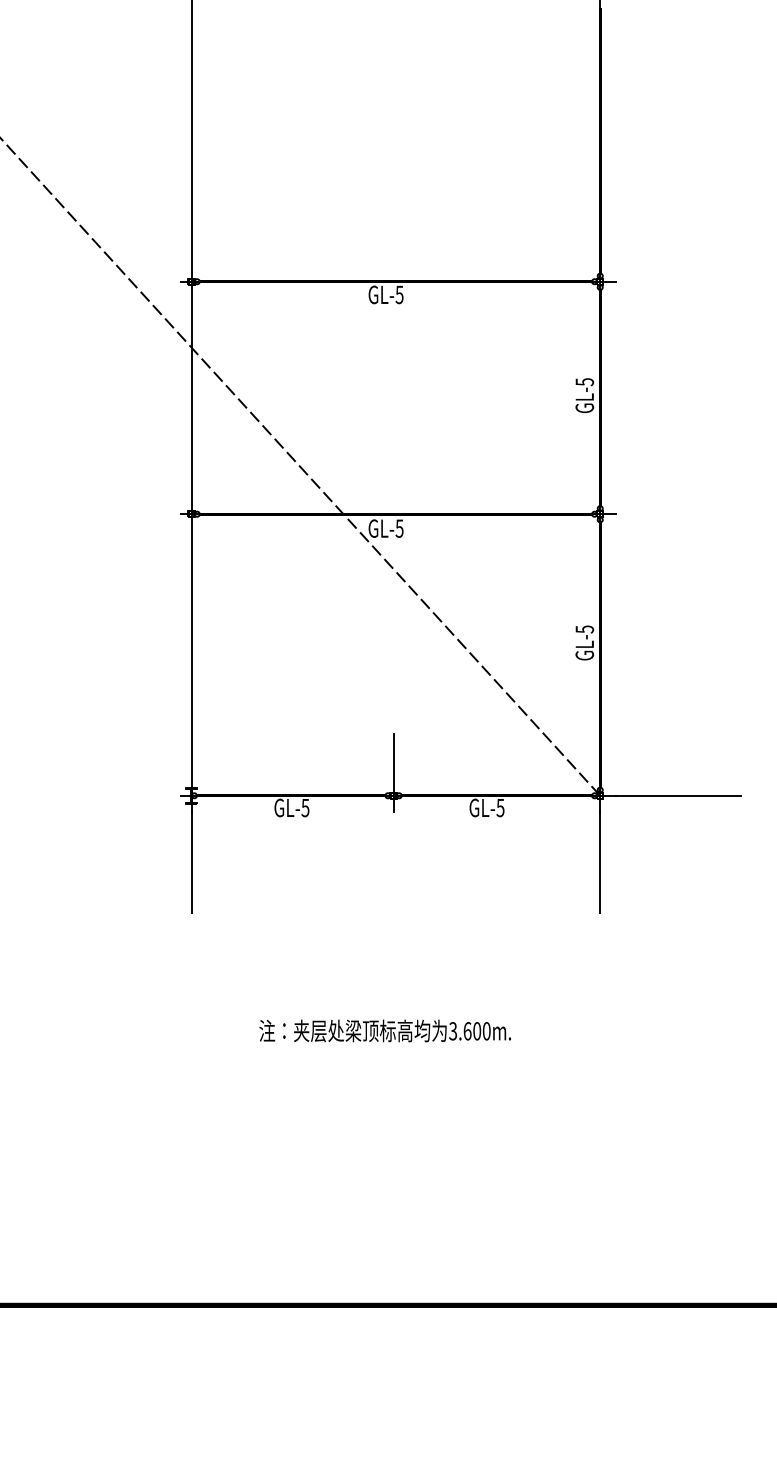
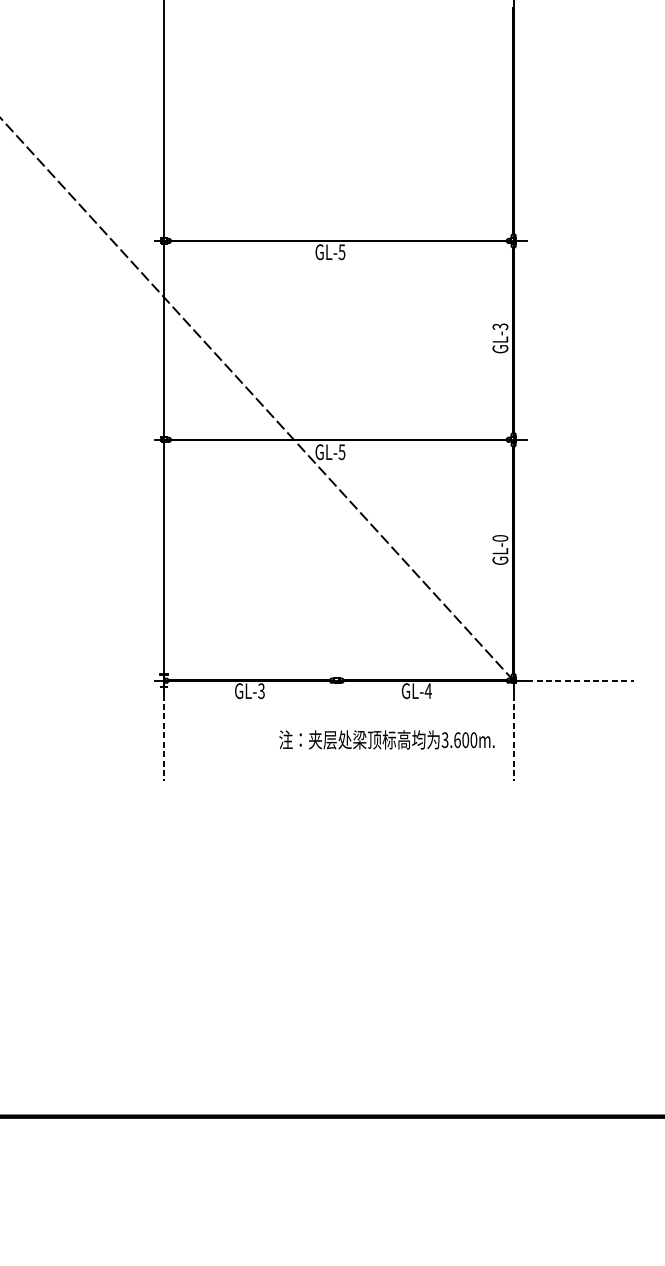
text: (584, 381) -> (500, 326), GL-5 -> GL-3
text: (584, 629) -> (500, 538), GL-5 -> GL-0
line: (393, 773) -> (336, 661), removed
line: (678, 795) -> (580, 680), solid -> dashed
text: (305, 807) -> (261, 690), GL-5 -> GL-3
text: (500, 808) -> (428, 691), GL-5 -> GL-4
line: (191, 862) -> (163, 737), solid -> dashed
line: (600, 862) -> (513, 737), solid -> dashed
text: (384, 1030) -> (386, 739), moved

